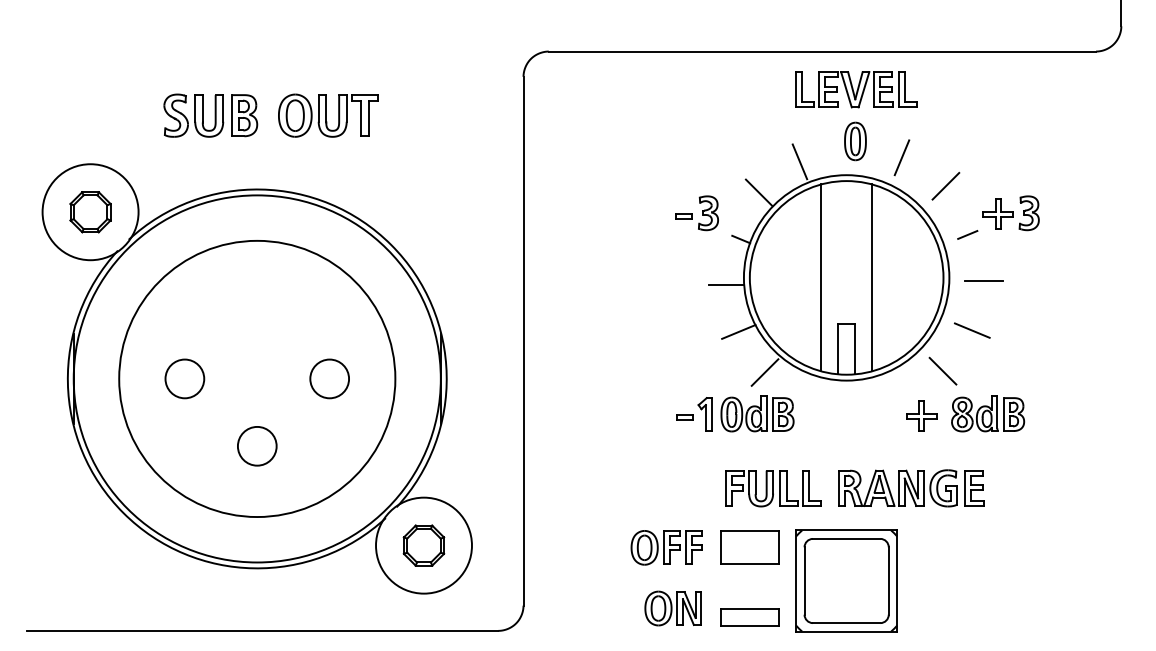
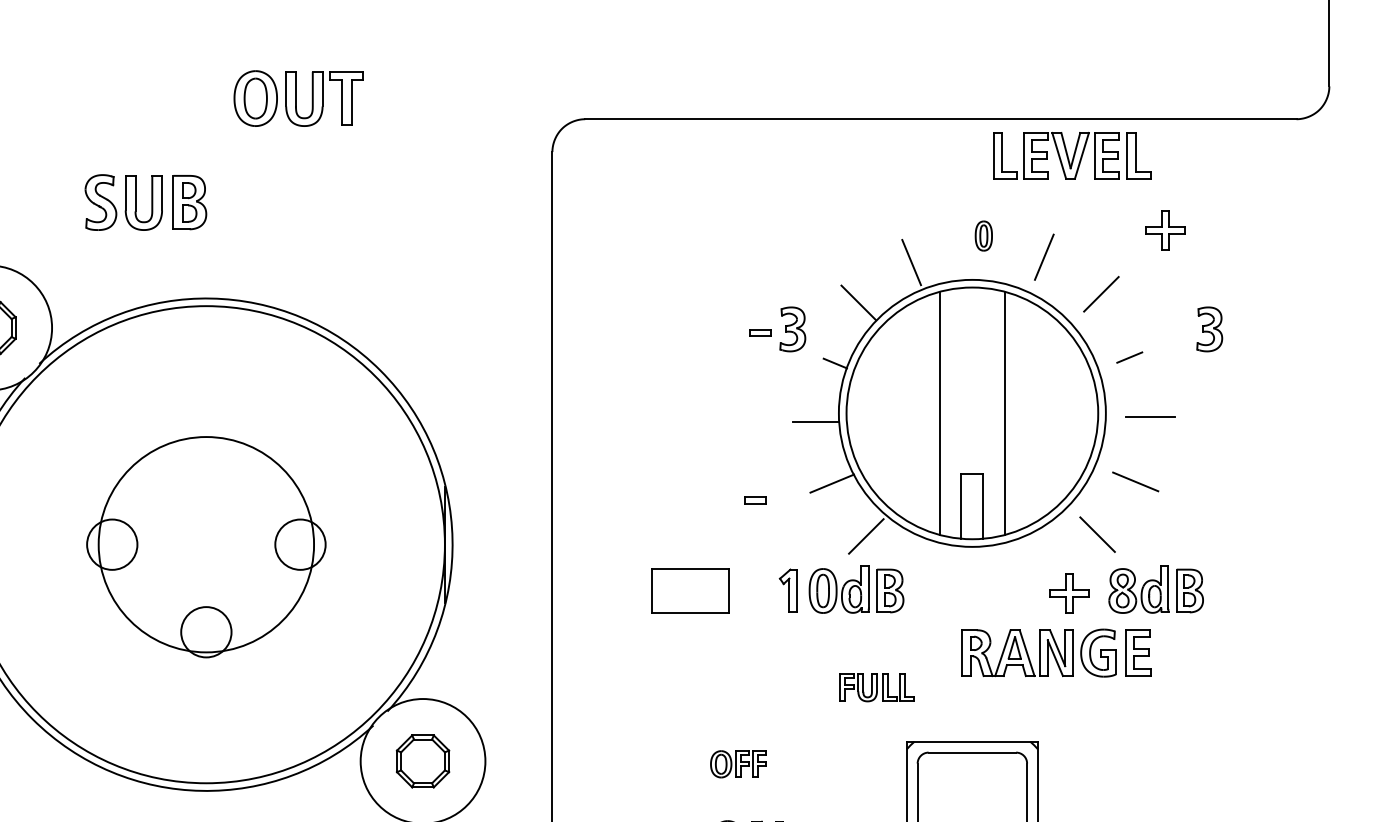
part: (856, 89) -> (1072, 155), moved
part: (328, 115) -> (298, 98), moved
part: (855, 141) -> (983, 236), size x0.6
part: (997, 213) -> (1164, 229), moved
circle: (257, 378) -> (206, 544), size x0.6
part: (684, 417) -> (755, 499), moved
part: (773, 488) -> (877, 687), size x0.6
part: (911, 488) -> (1056, 653), moved
part: (666, 547) -> (738, 763), size x0.6
part: (749, 547) -> (690, 590), moved

